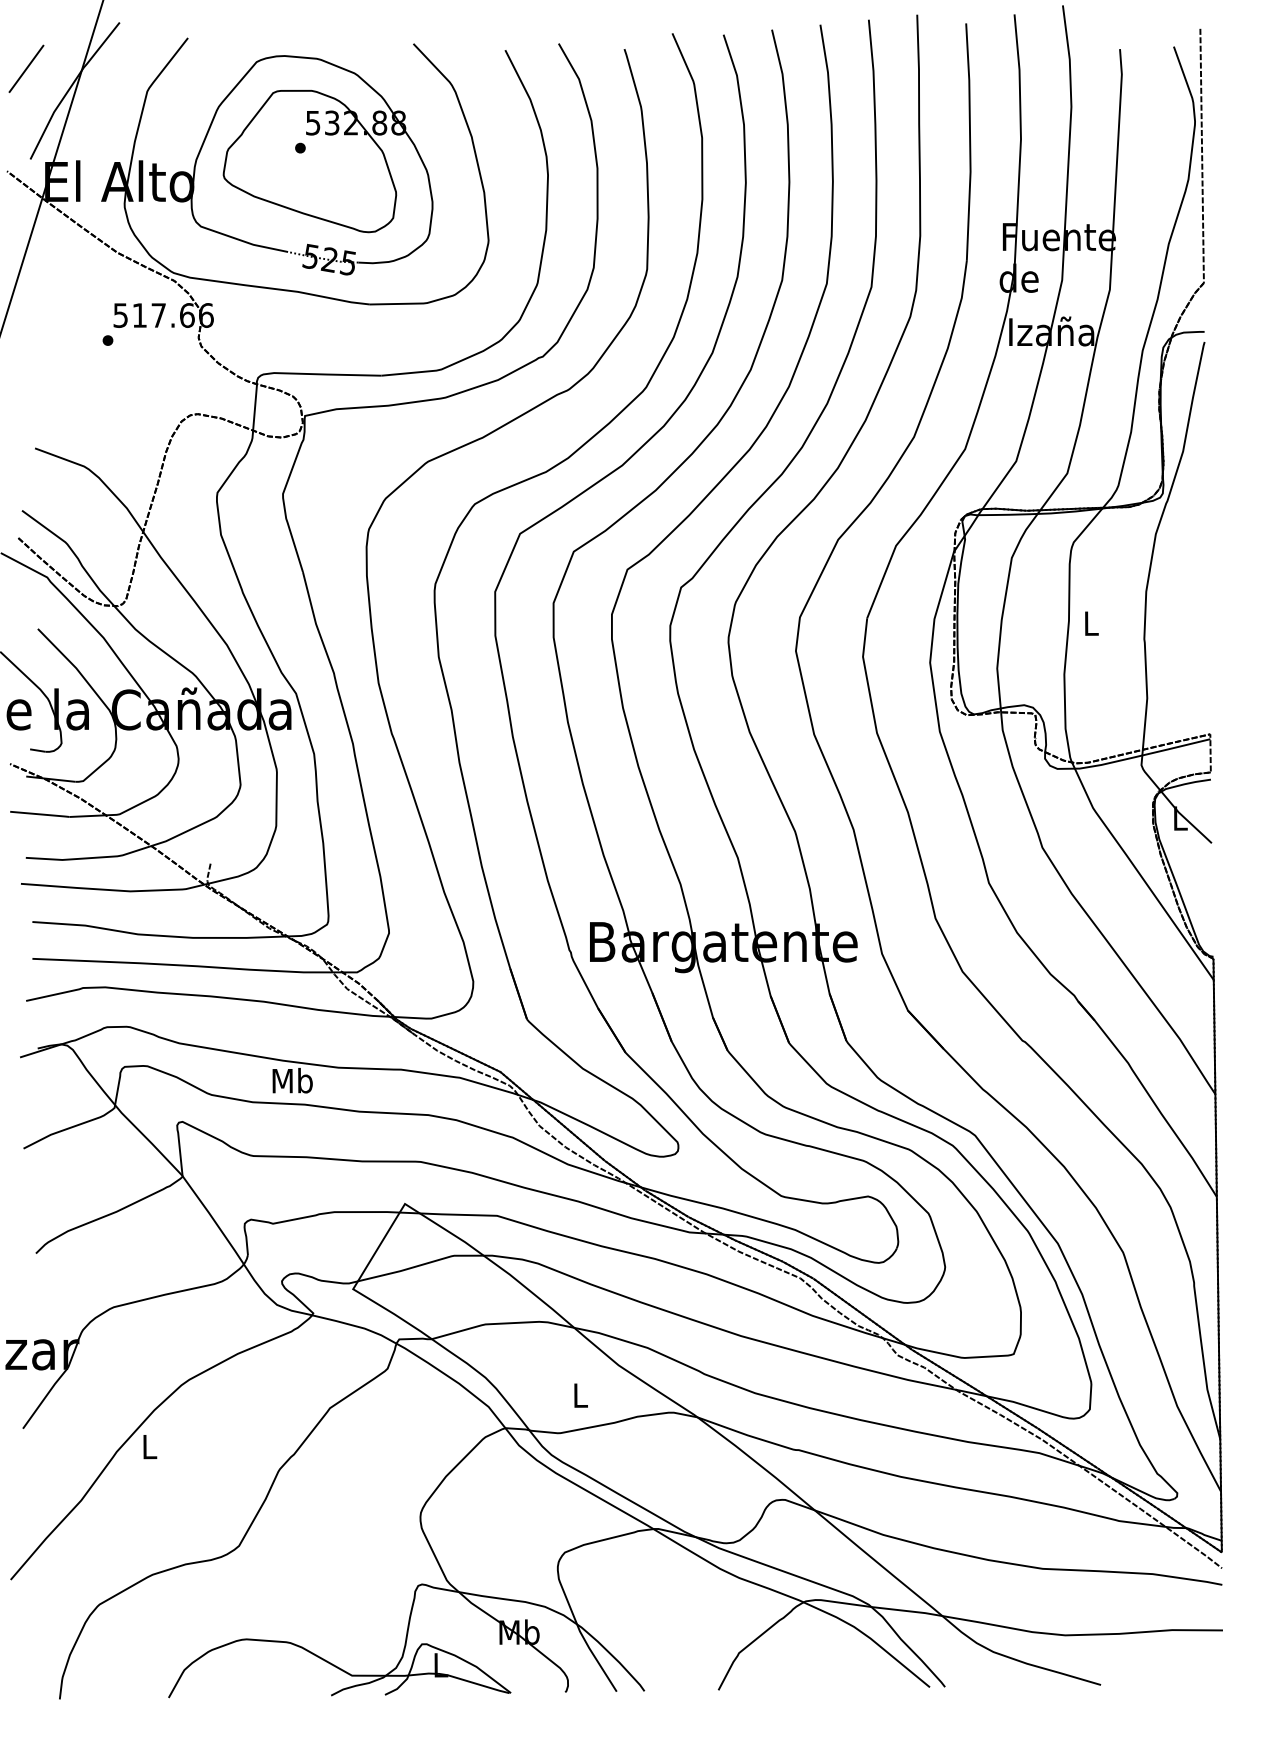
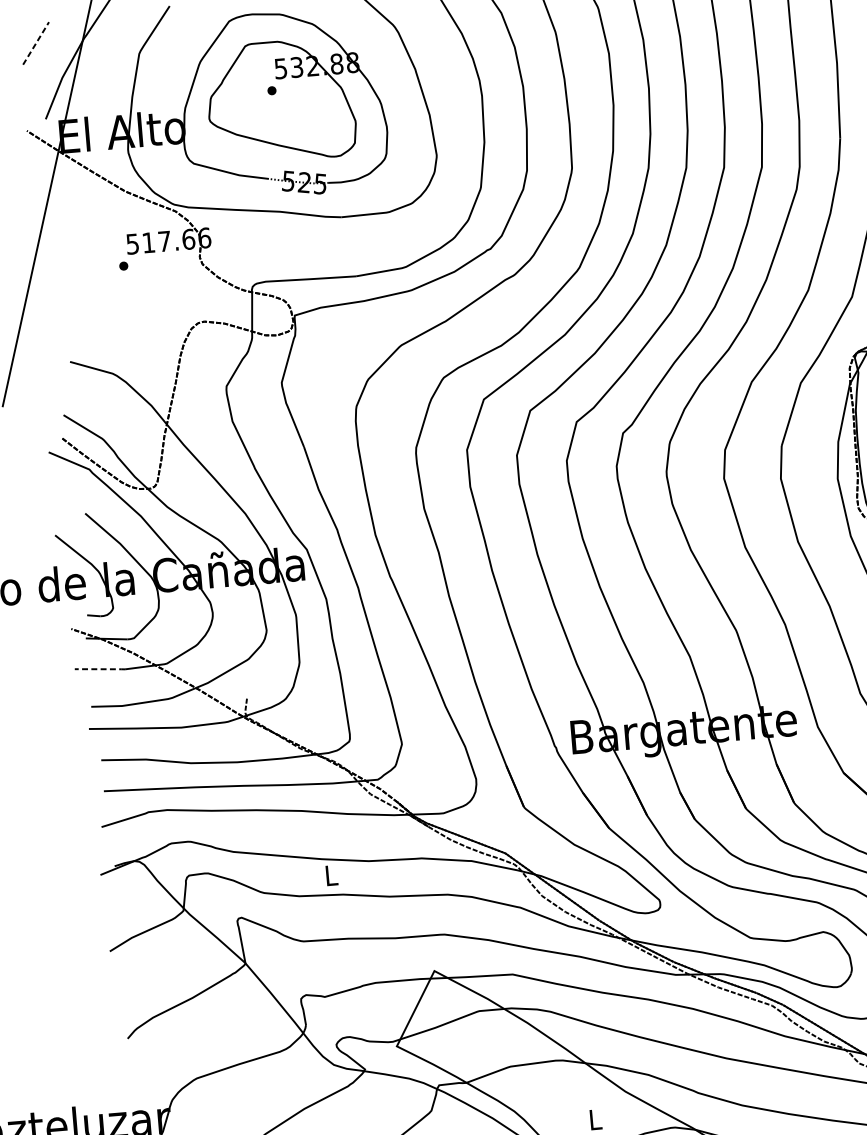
line: (26, 68) -> (36, 43), solid -> dashed
line: (40, 814) -> (100, 669), solid -> dashed
text: (292, 1080) -> (331, 875), Mb -> L

